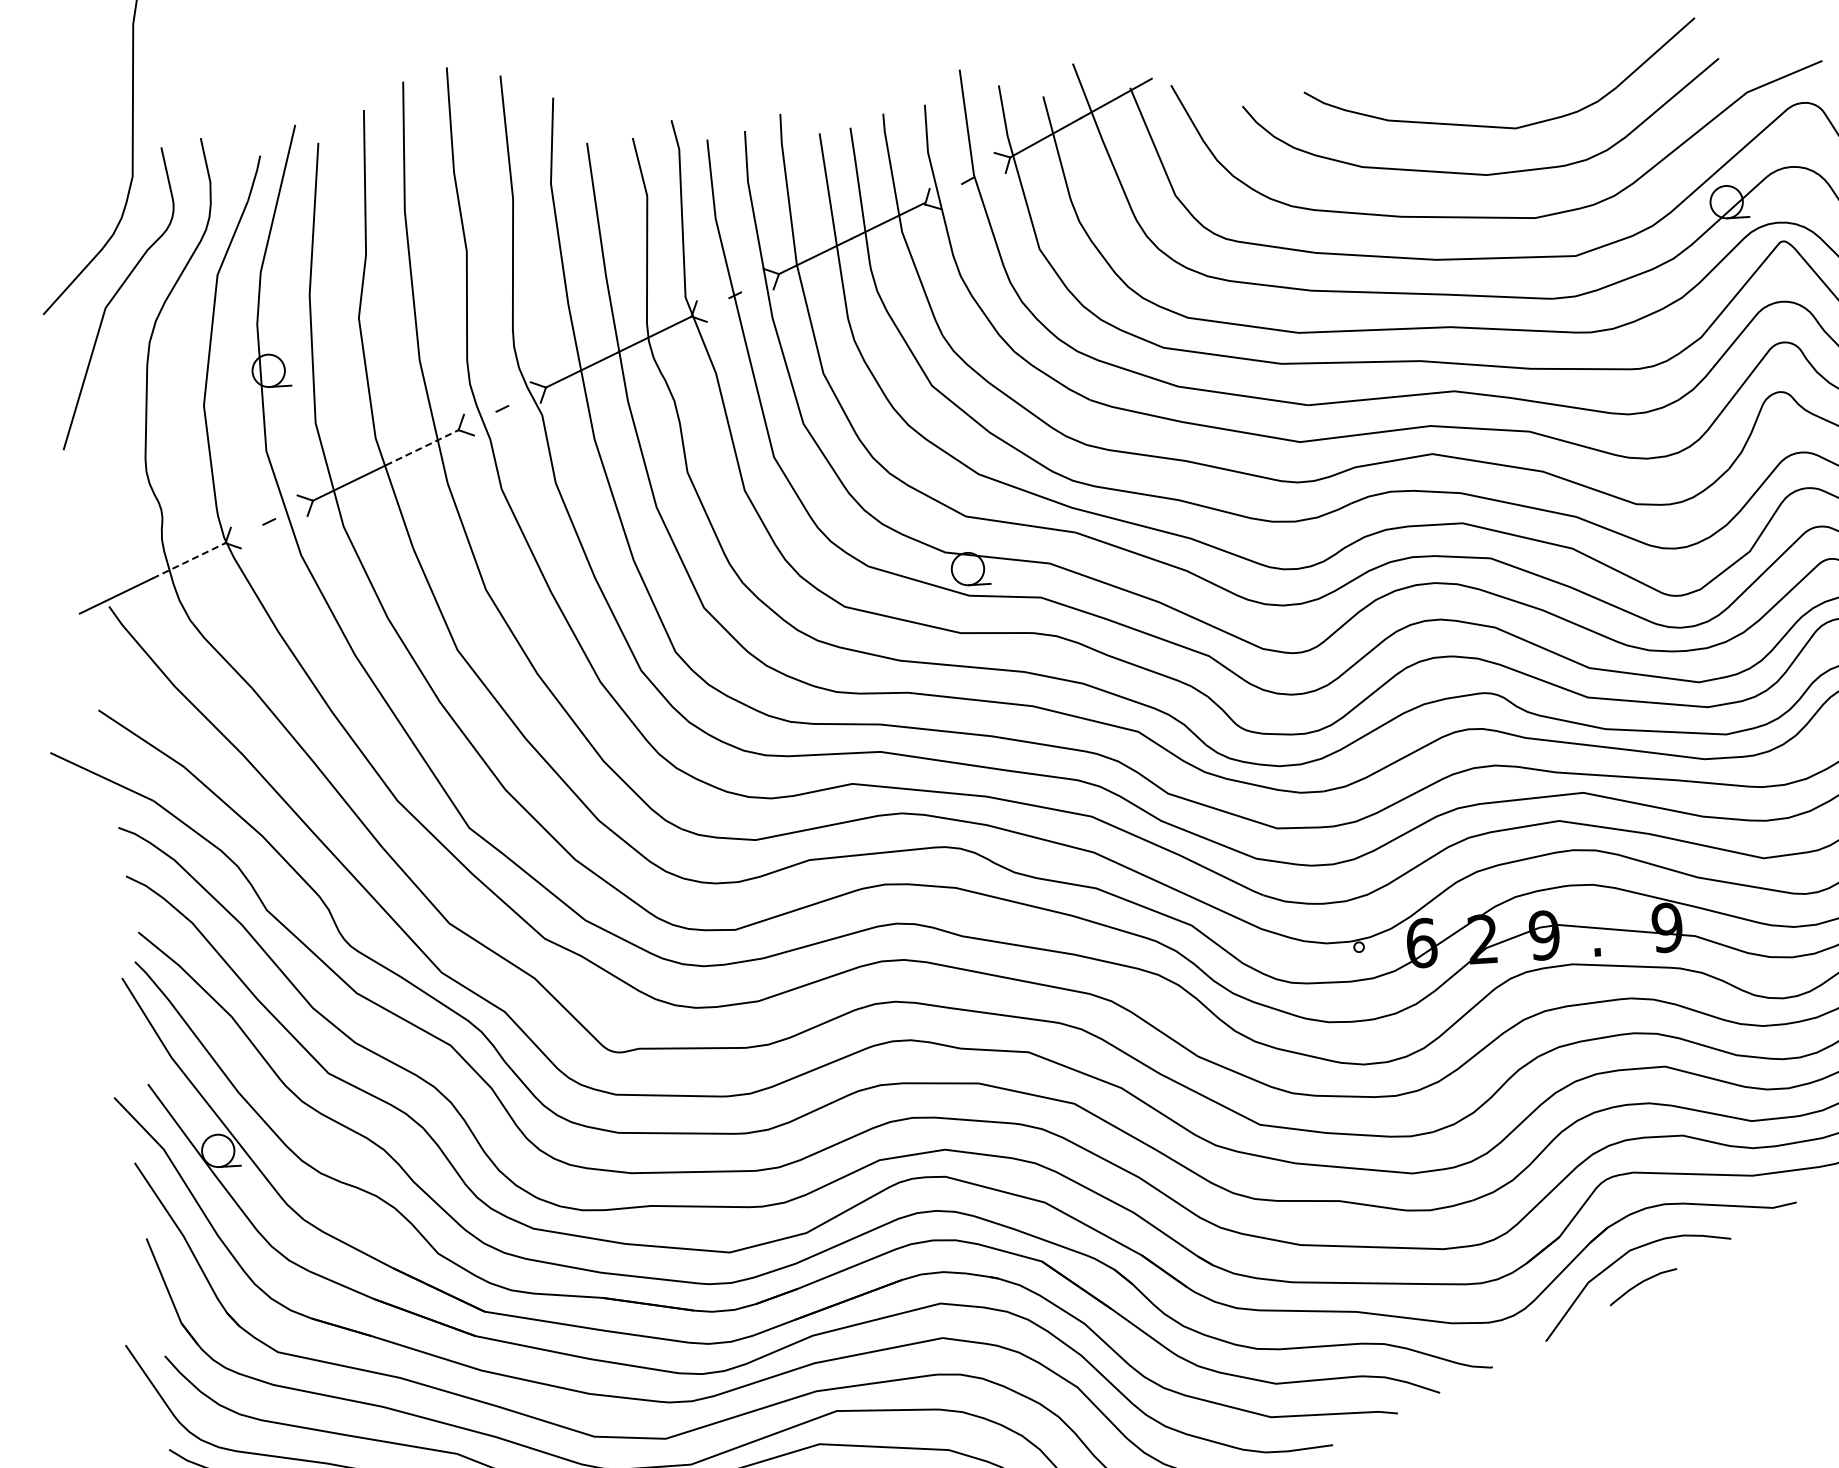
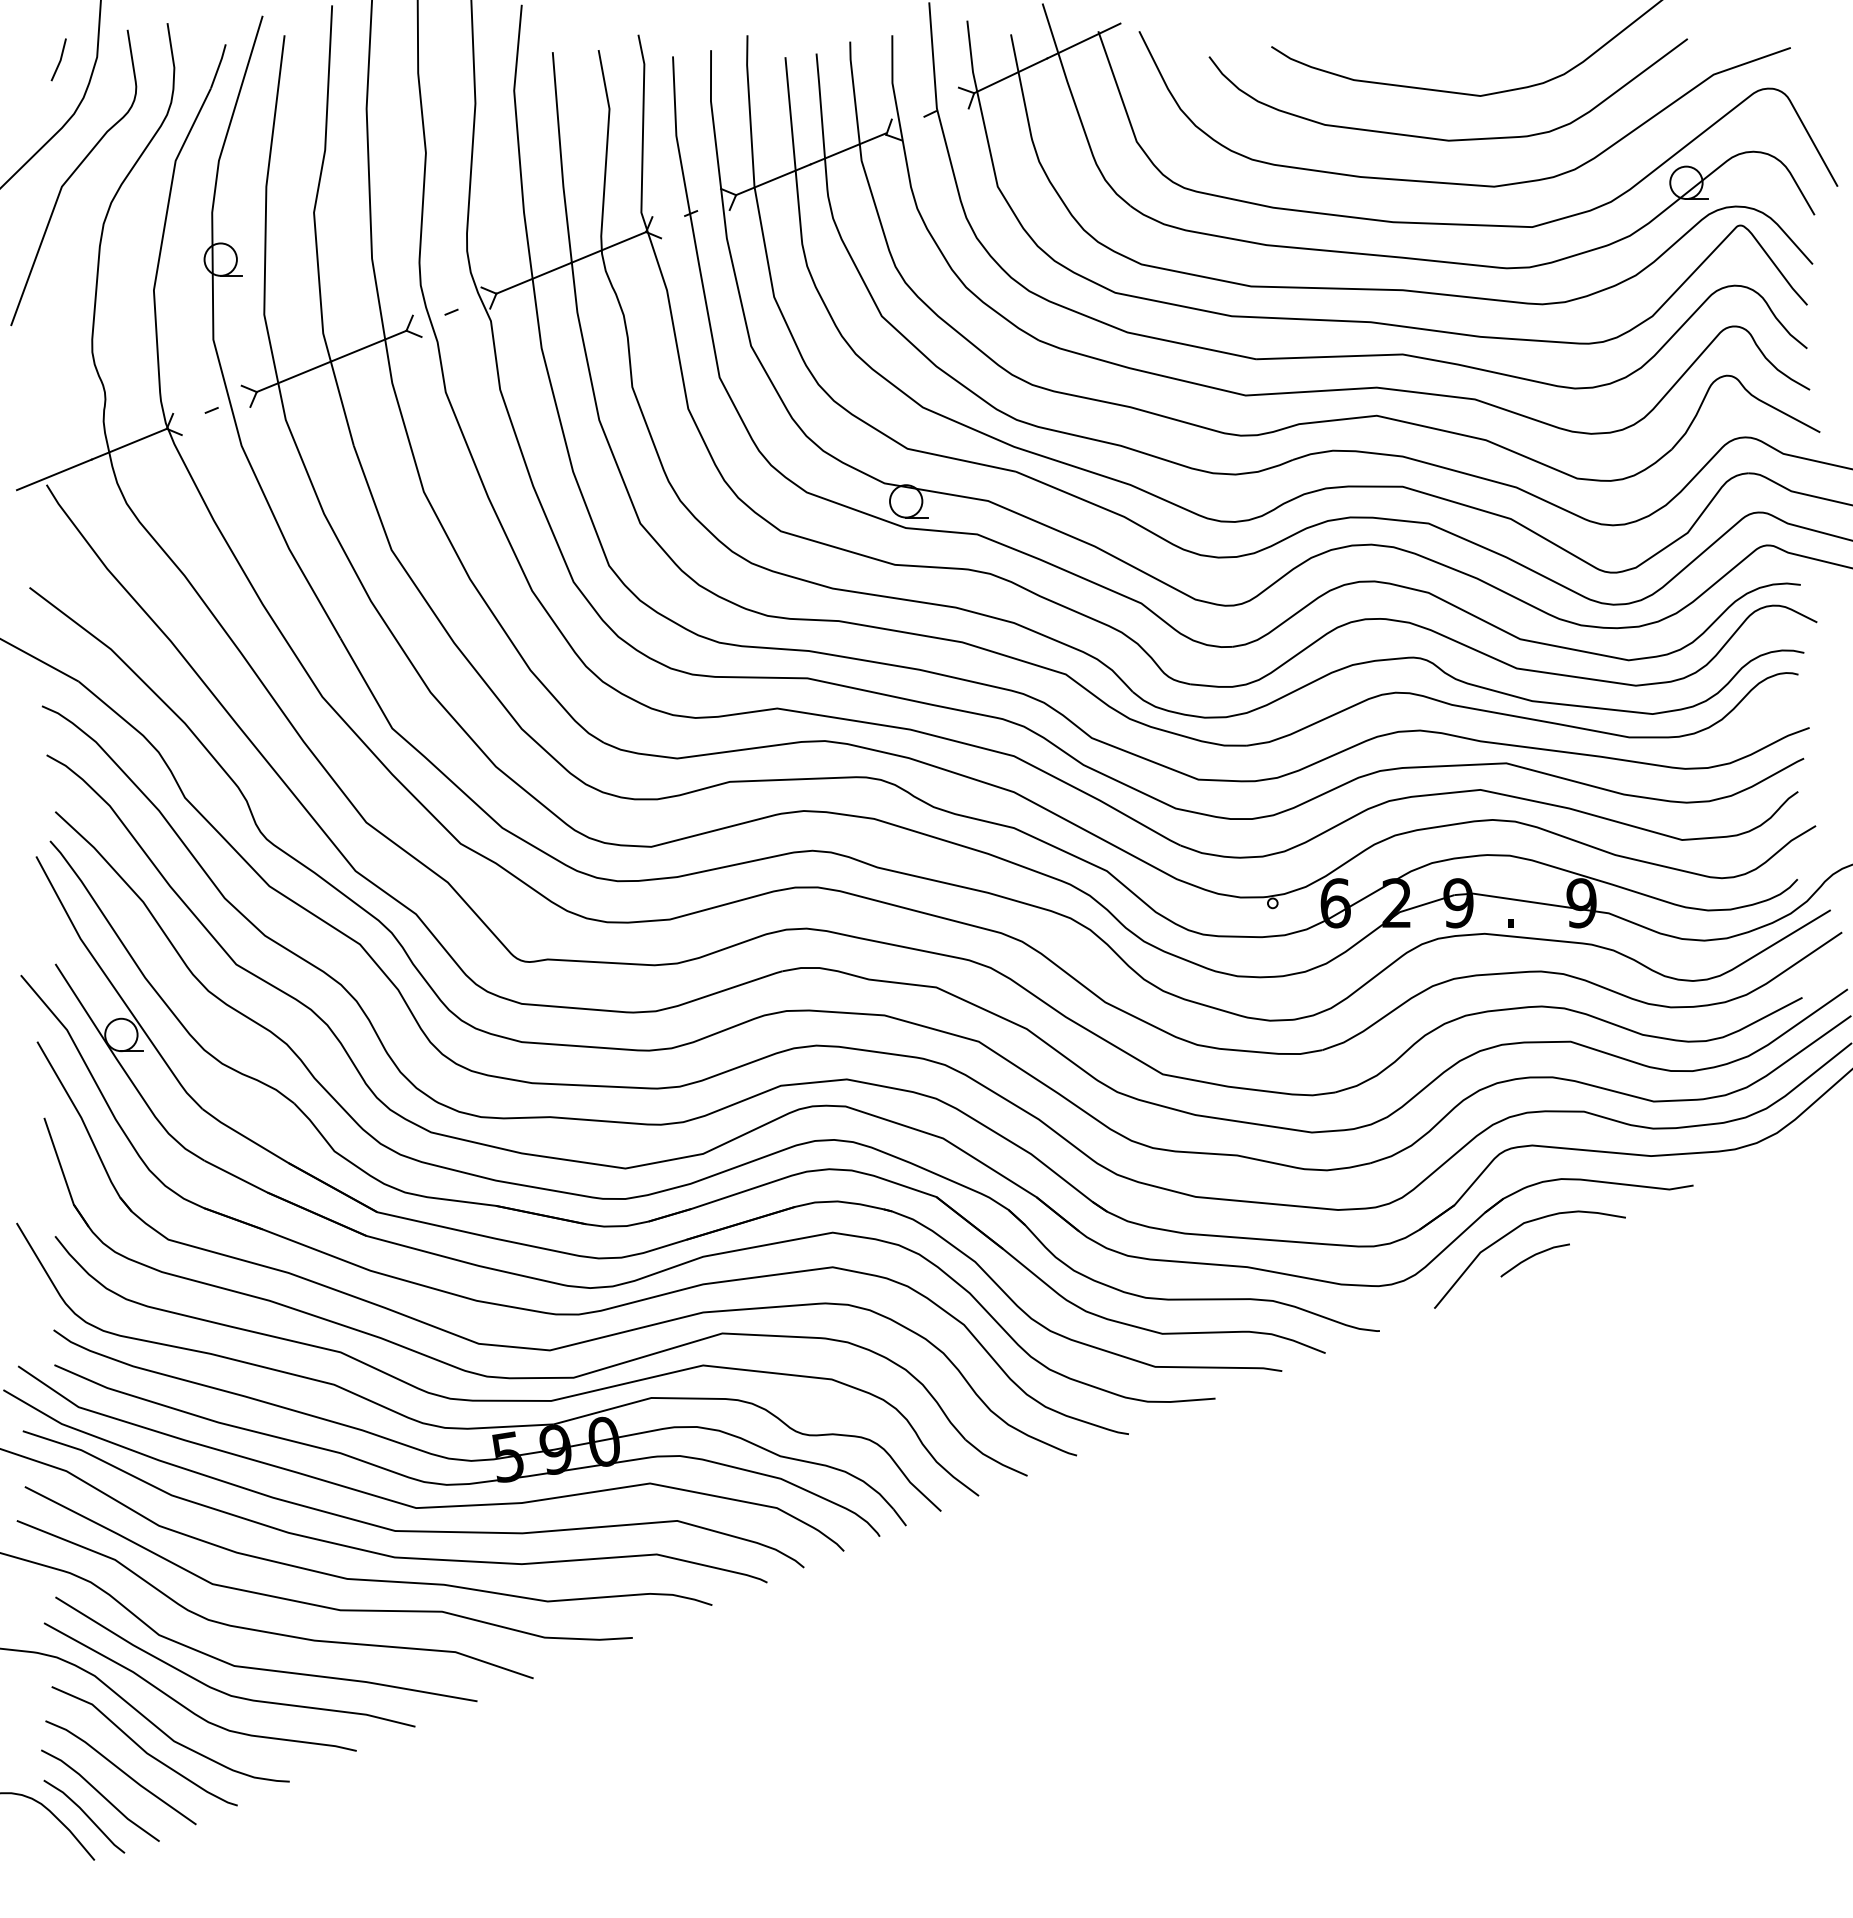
line: (95, 181) -> (59, 59), added
line: (422, 447) -> (369, 345), dashed -> solid
line: (189, 561) -> (129, 444), dashed -> solid

